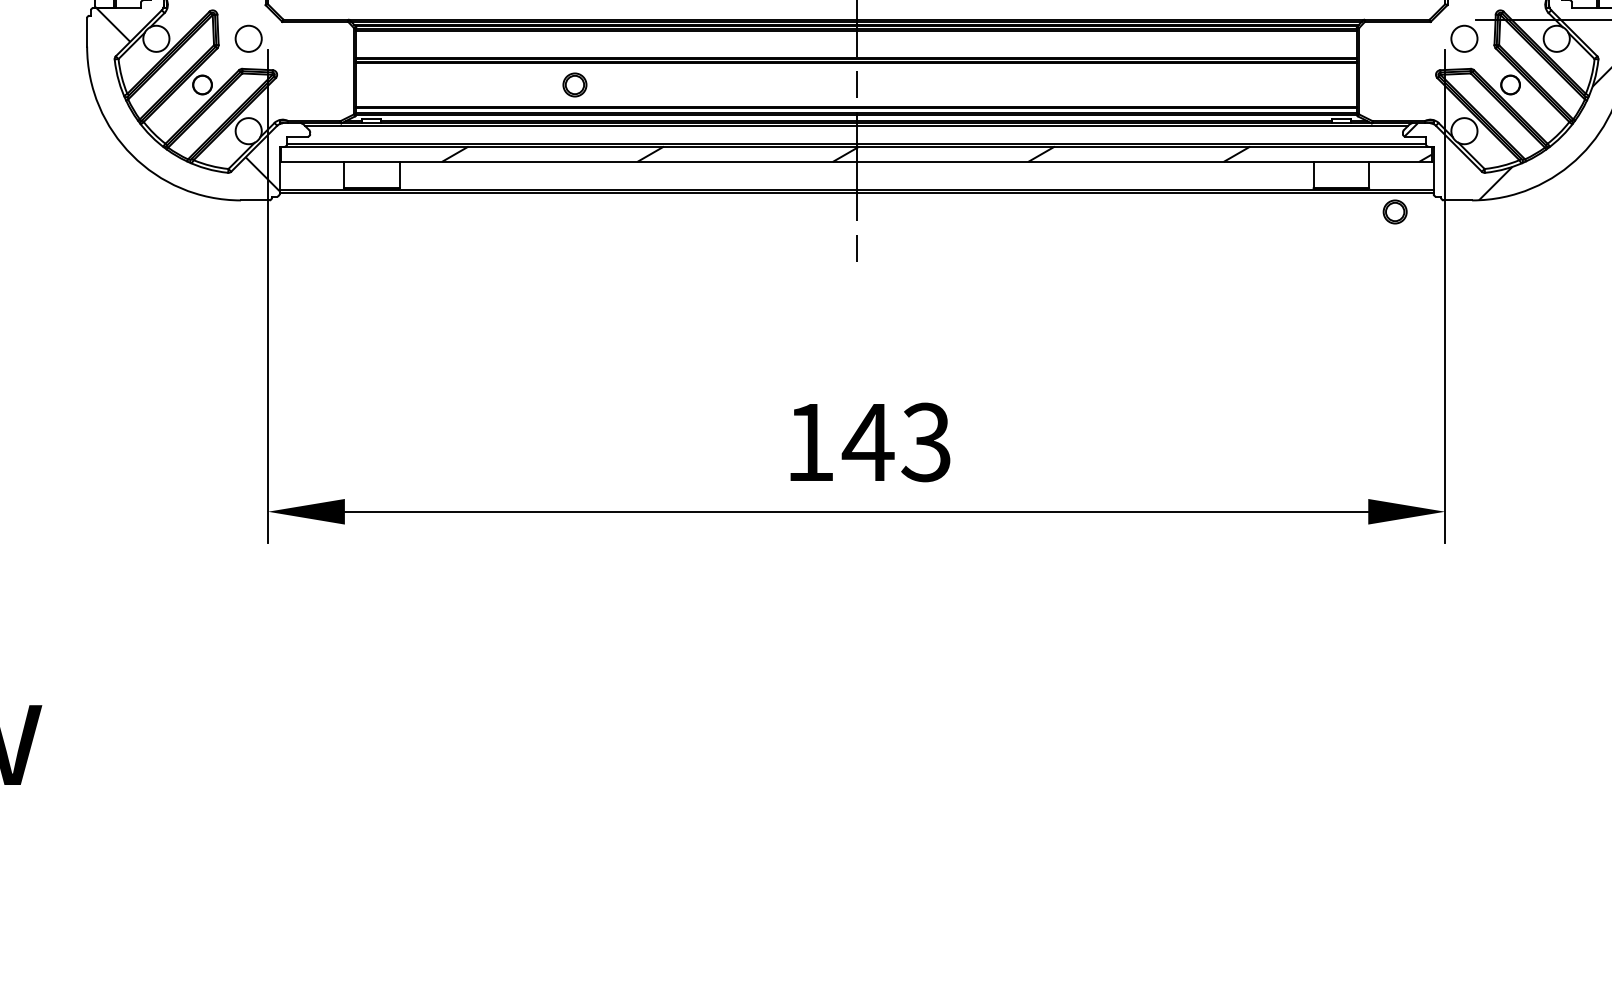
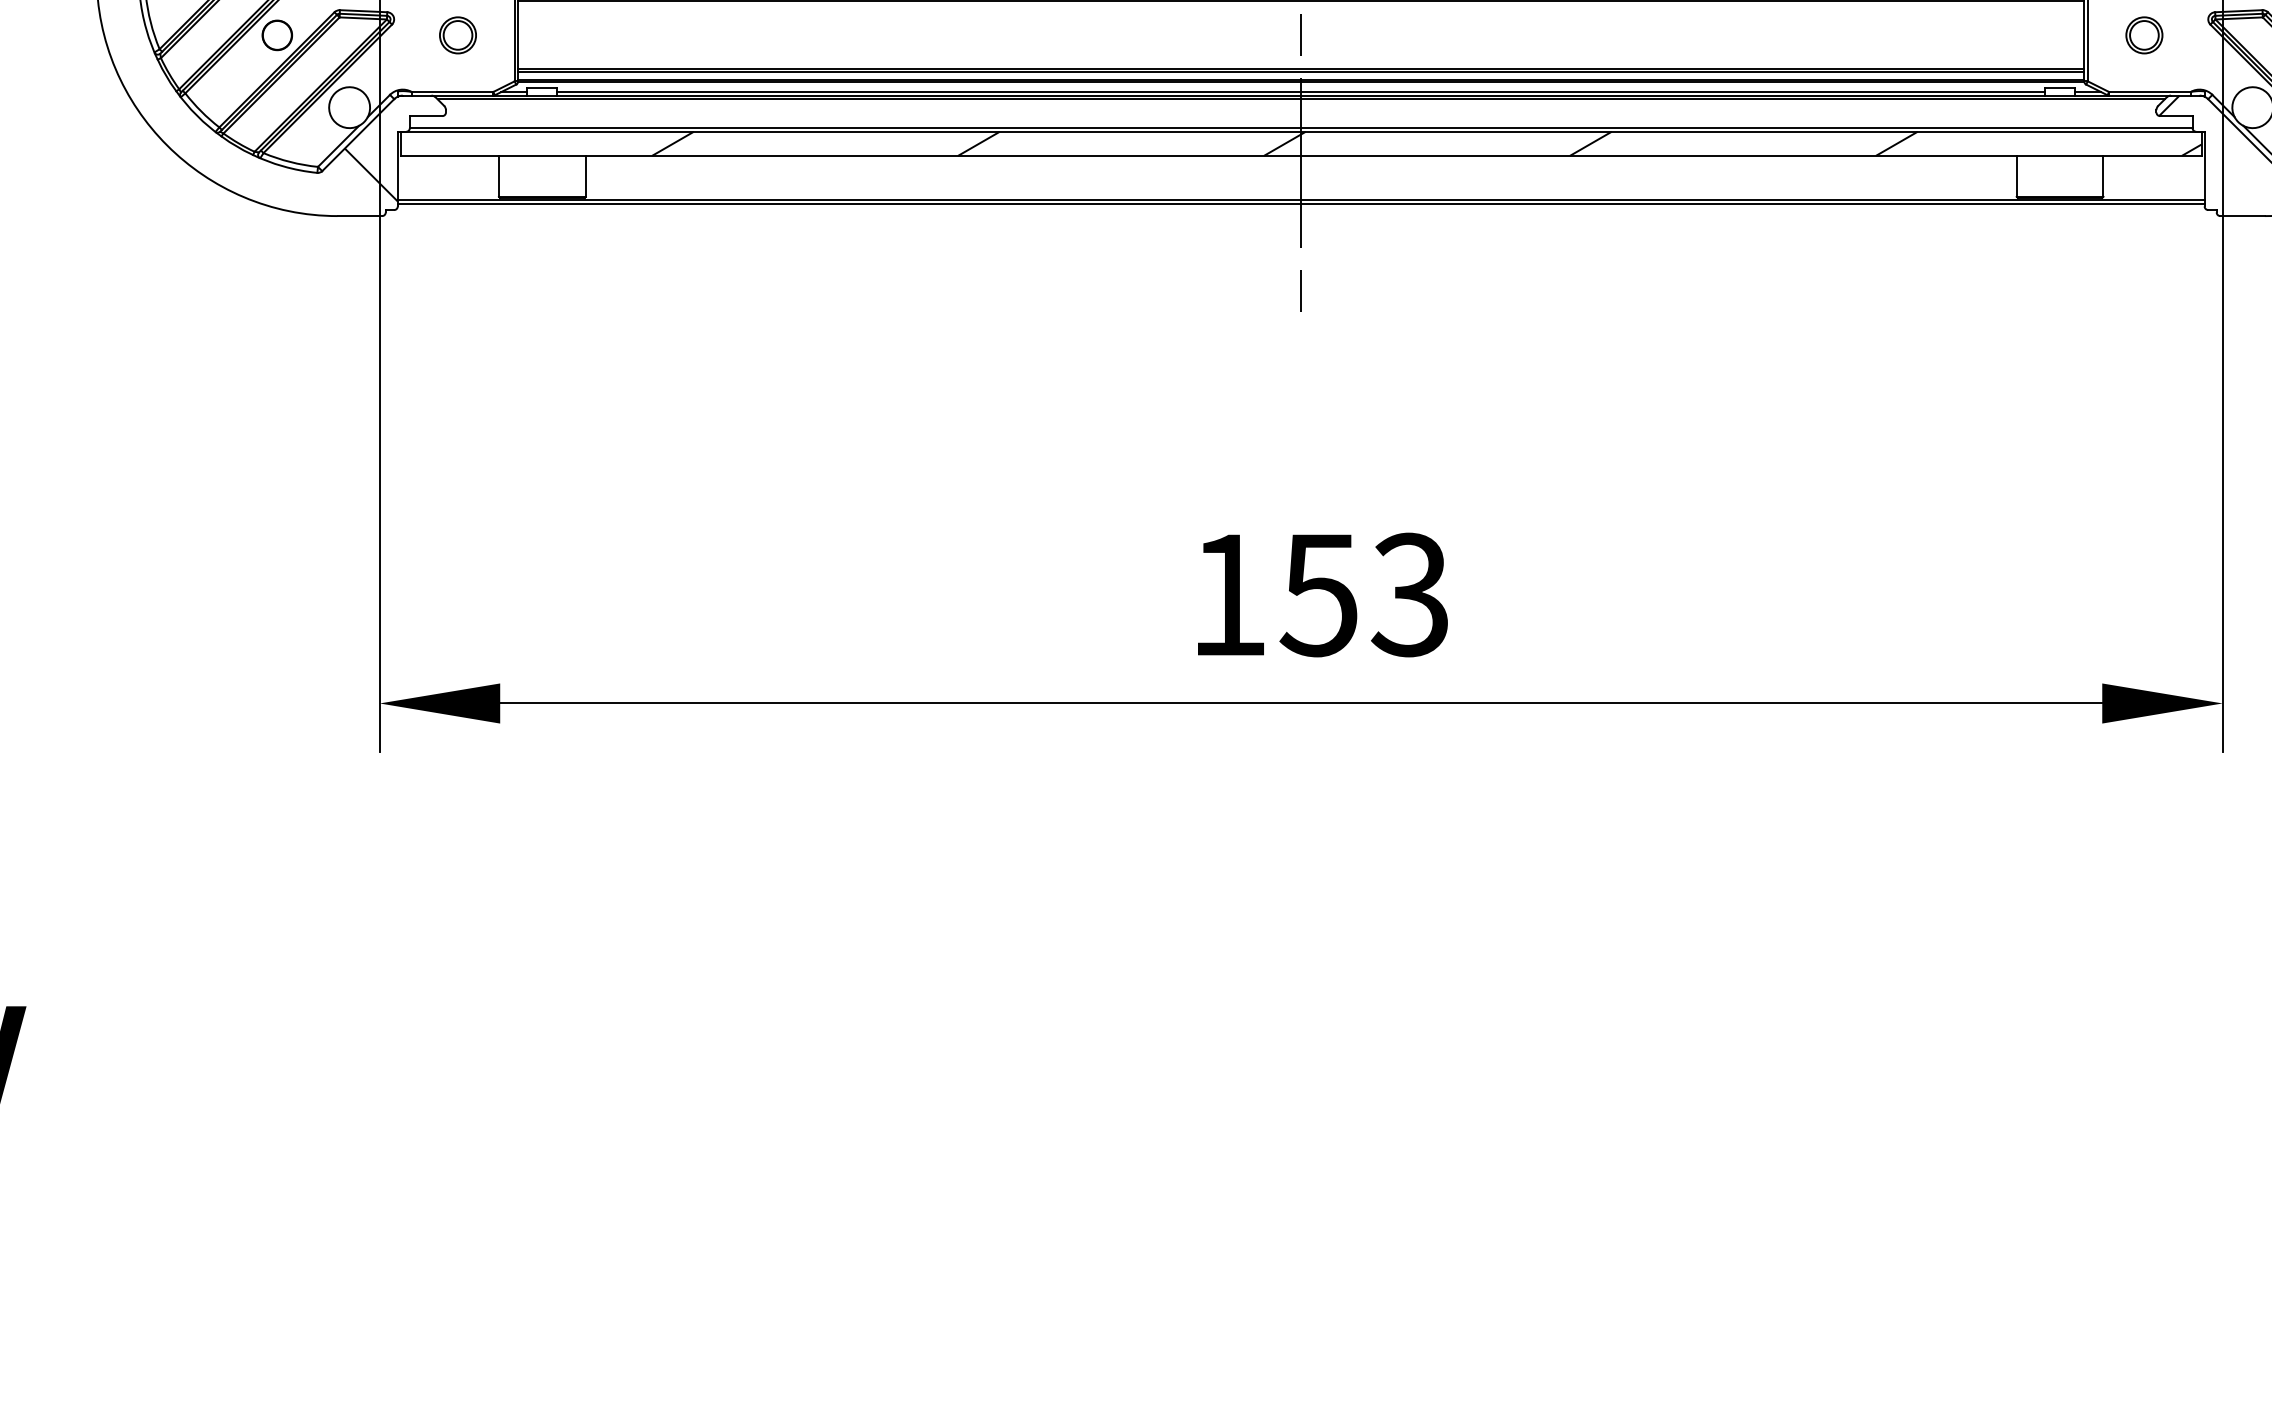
part: (574, 84) -> (457, 34), moved
part: (1394, 211) -> (2143, 34), moved
text: (867, 443) -> (1318, 596), 143 -> 153

